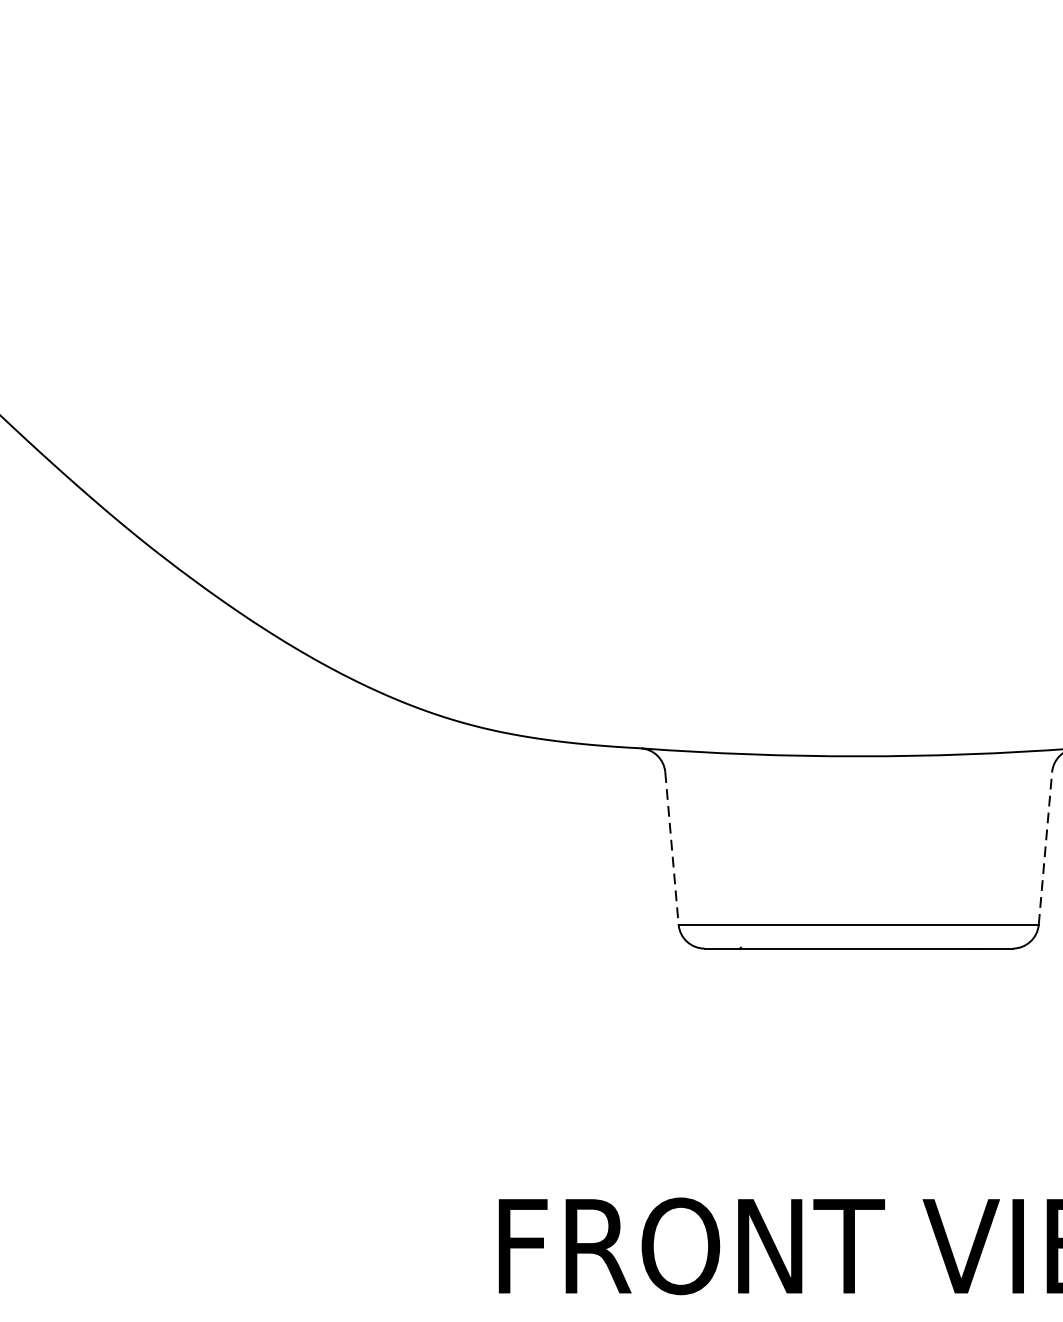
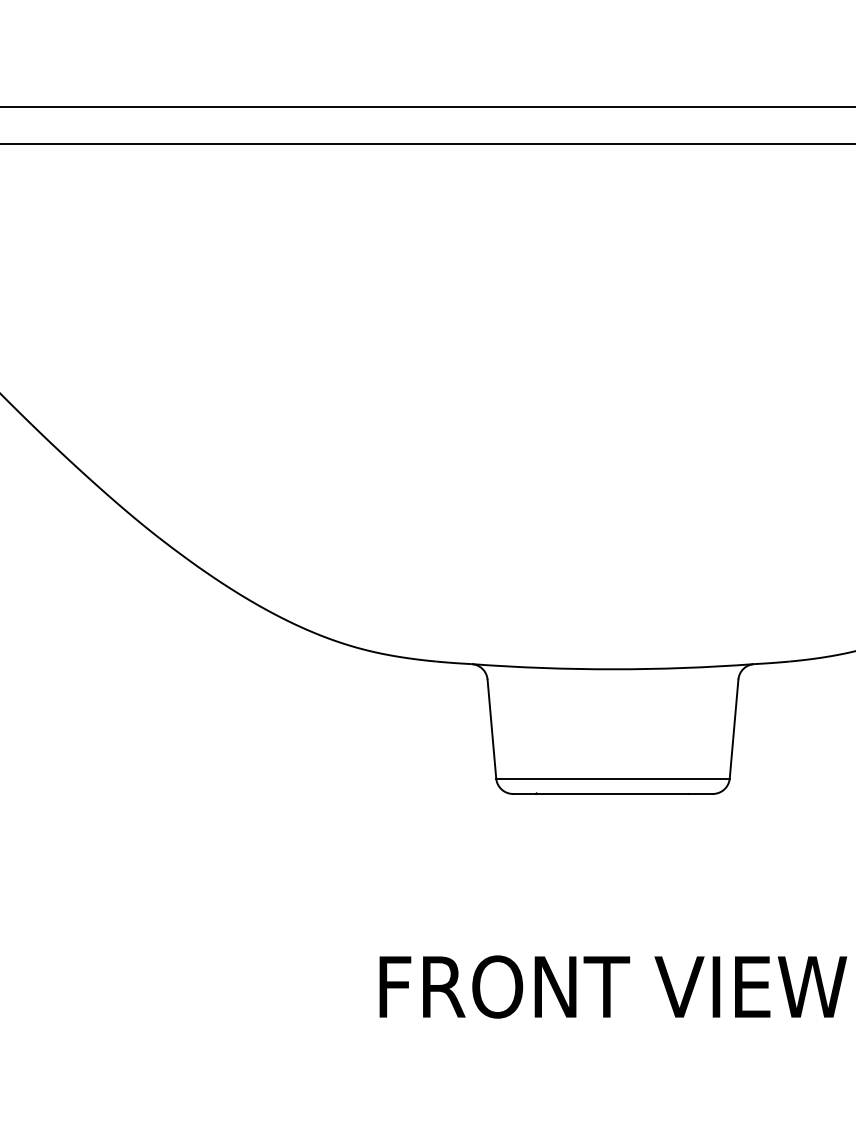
line: (671, 849) -> (491, 729), dashed -> solid
line: (1046, 849) -> (734, 729), dashed -> solid

